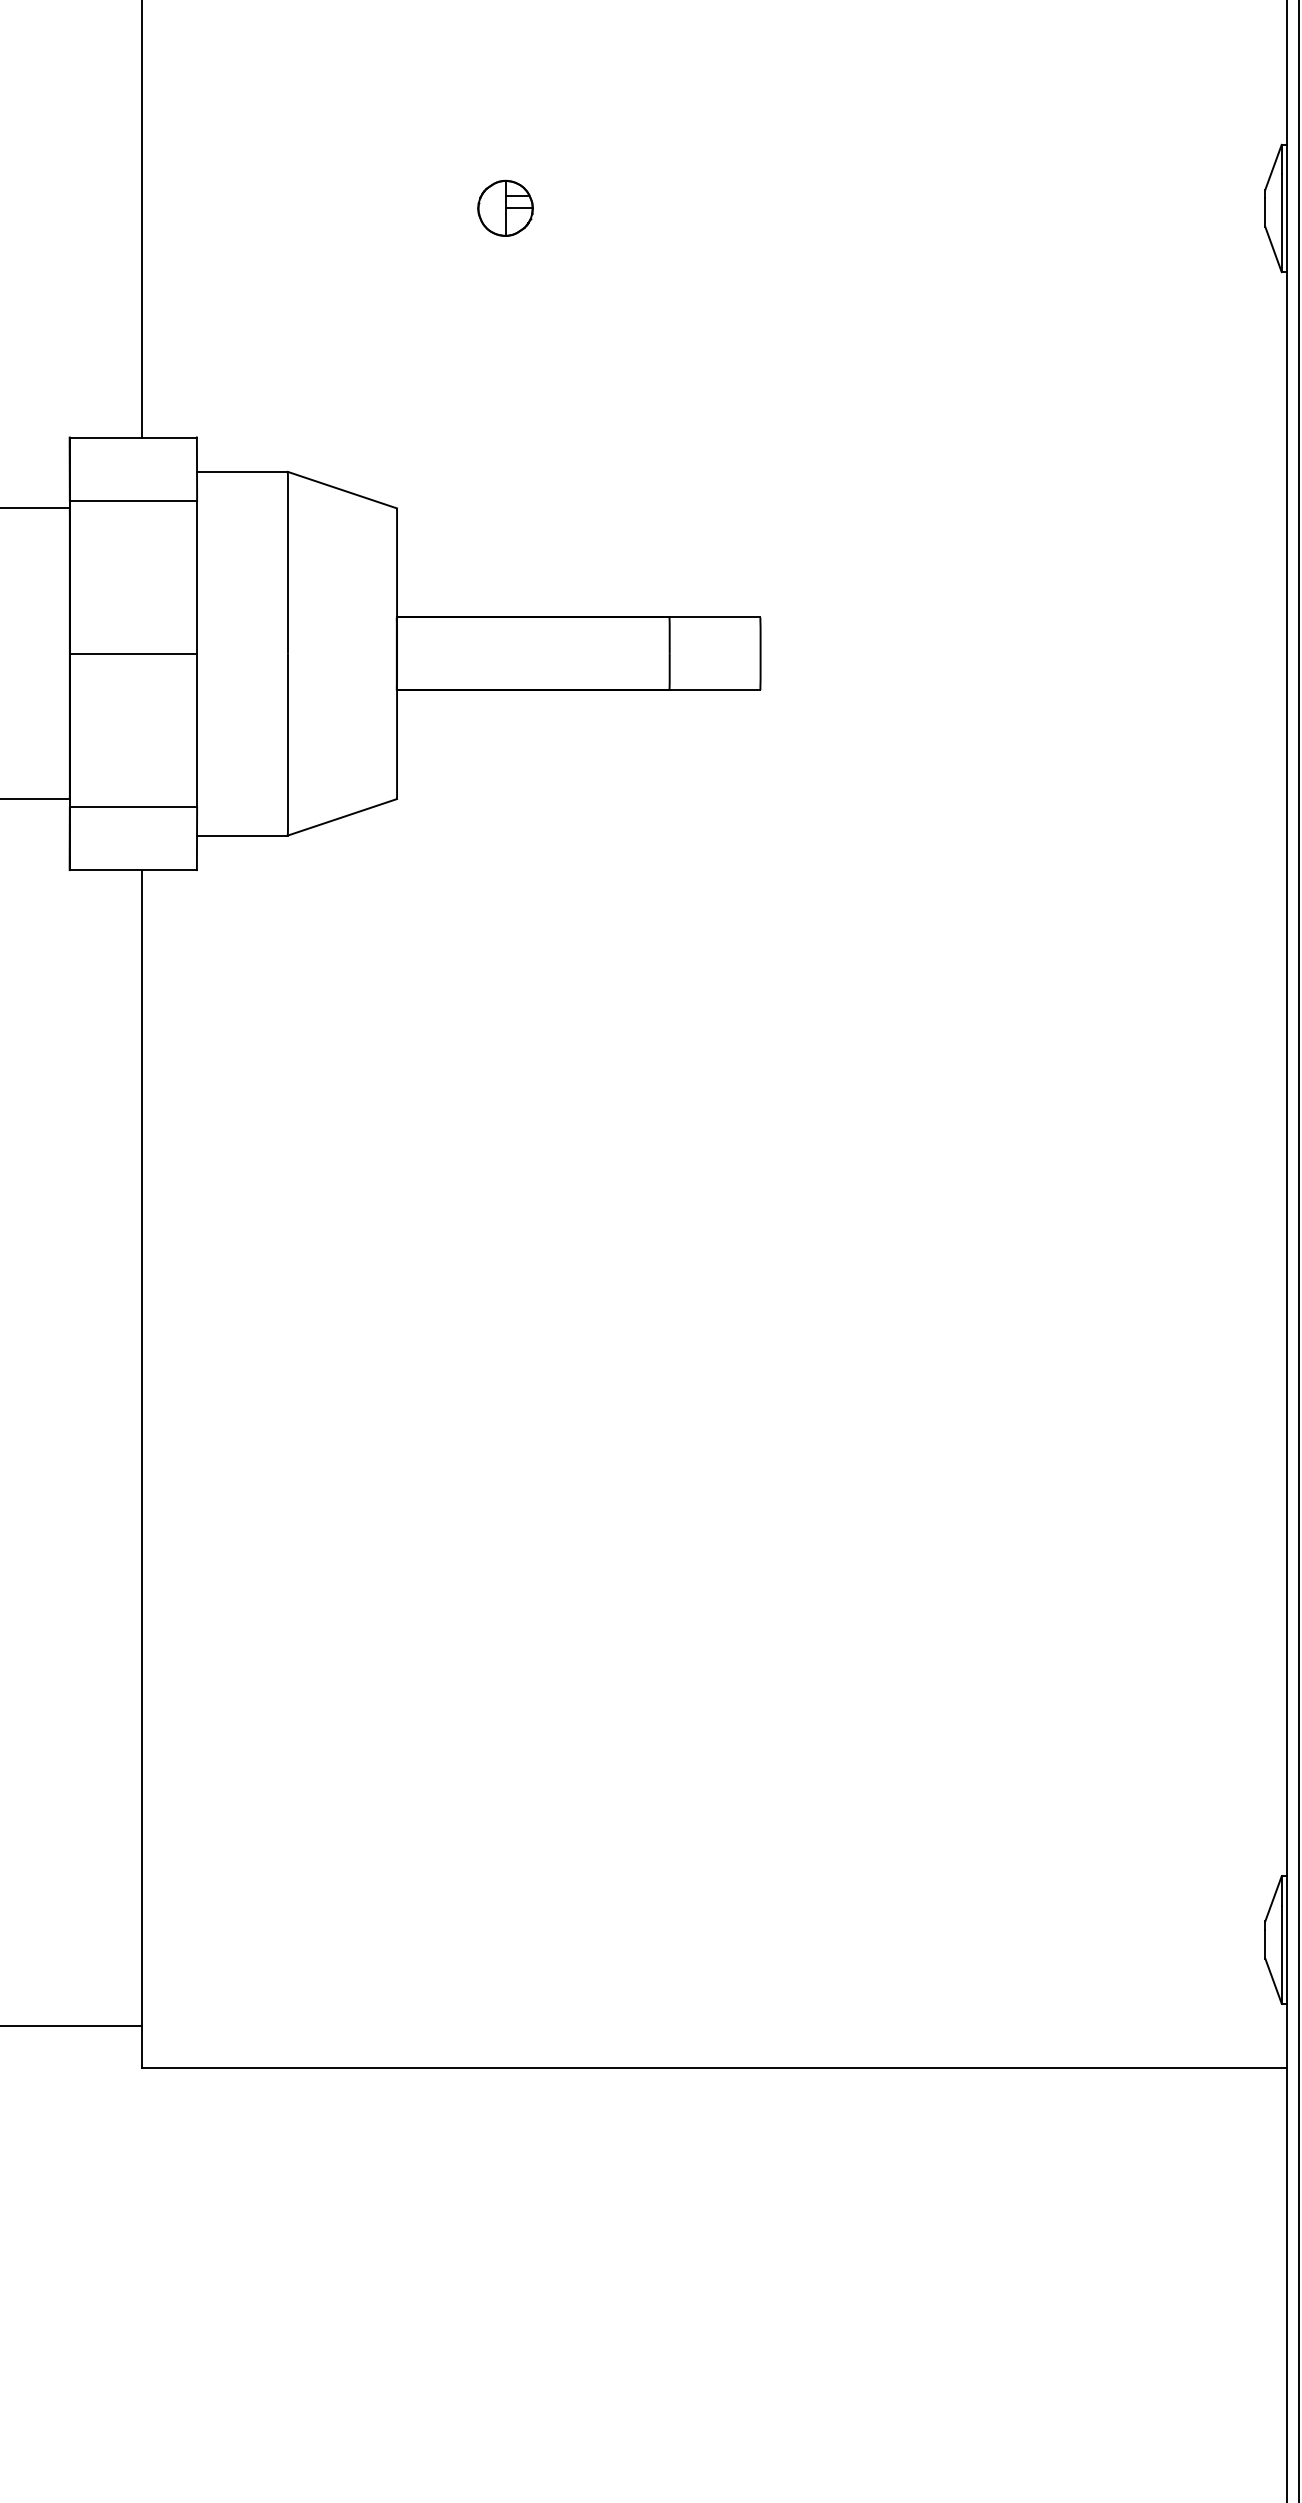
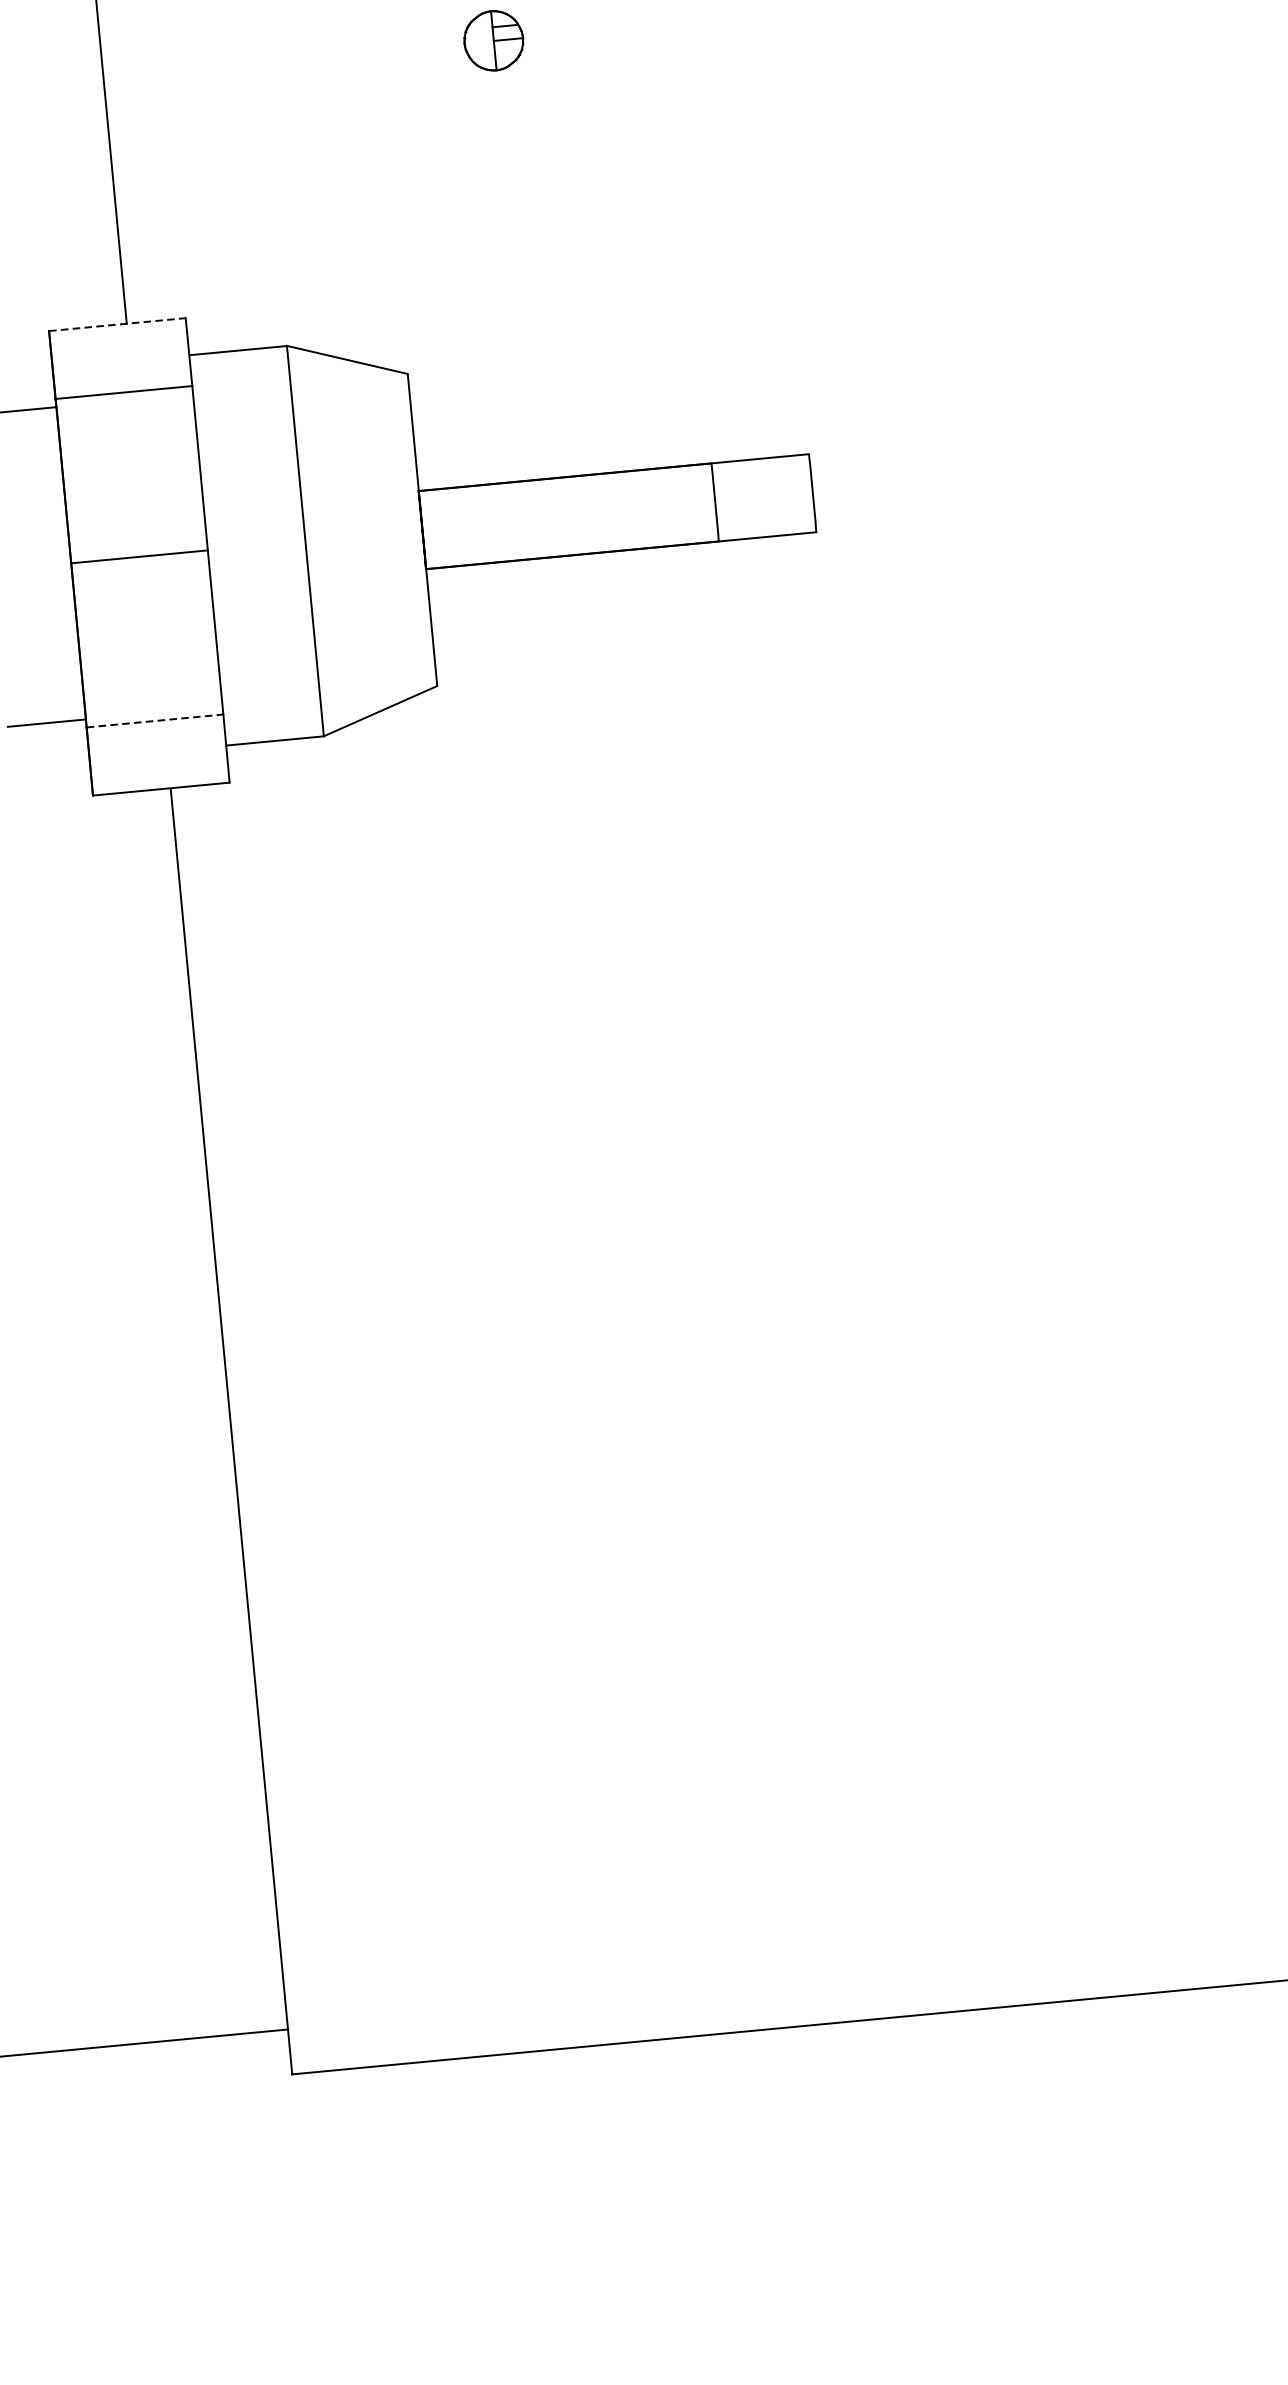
line: (133, 437) -> (117, 324), solid -> dashed
line: (133, 806) -> (155, 720), solid -> dashed

